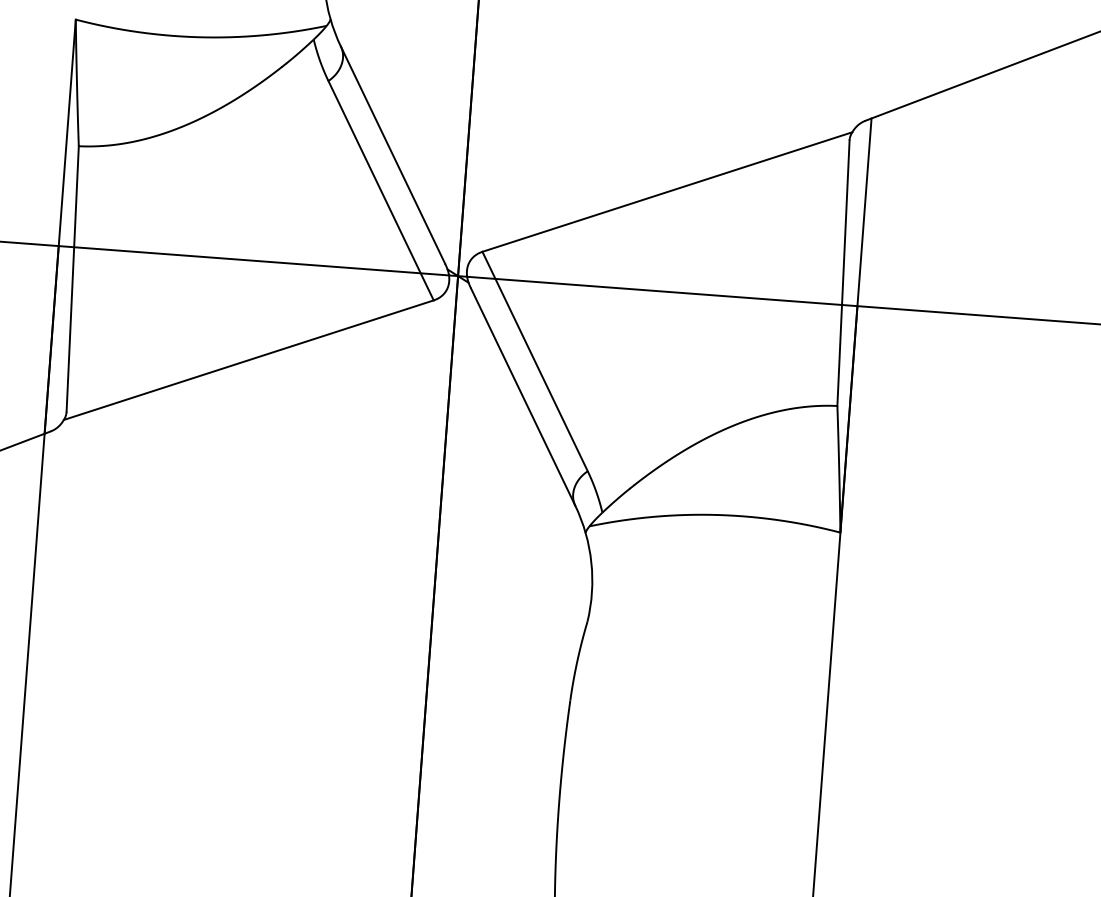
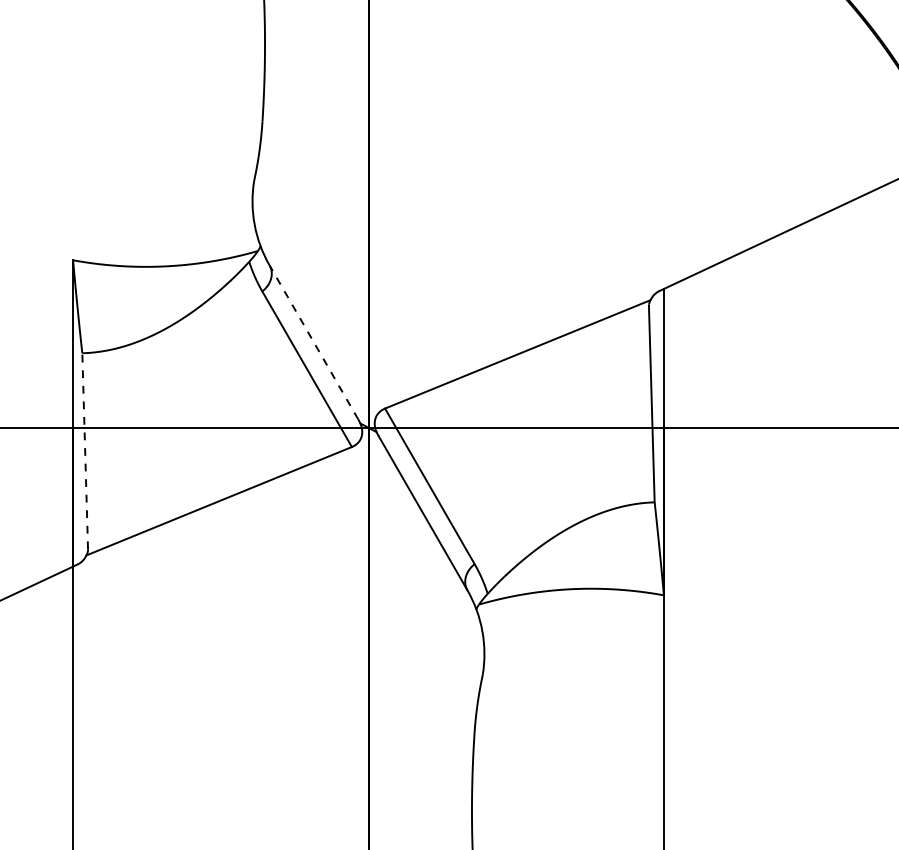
line: (392, 155) -> (313, 342), solid -> dashed
line: (73, 278) -> (85, 450), solid -> dashed

